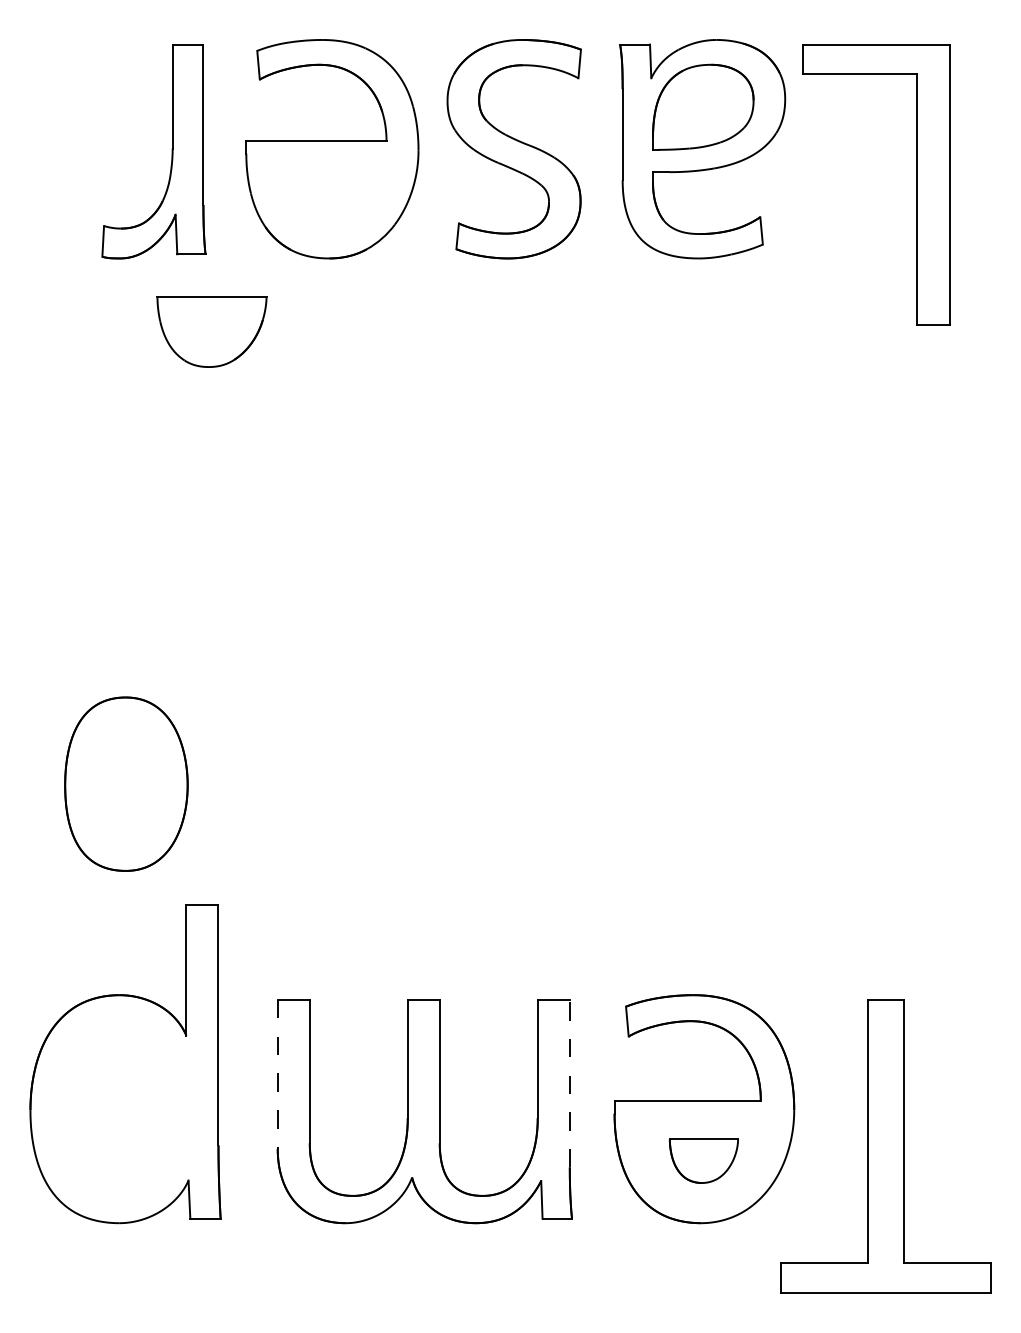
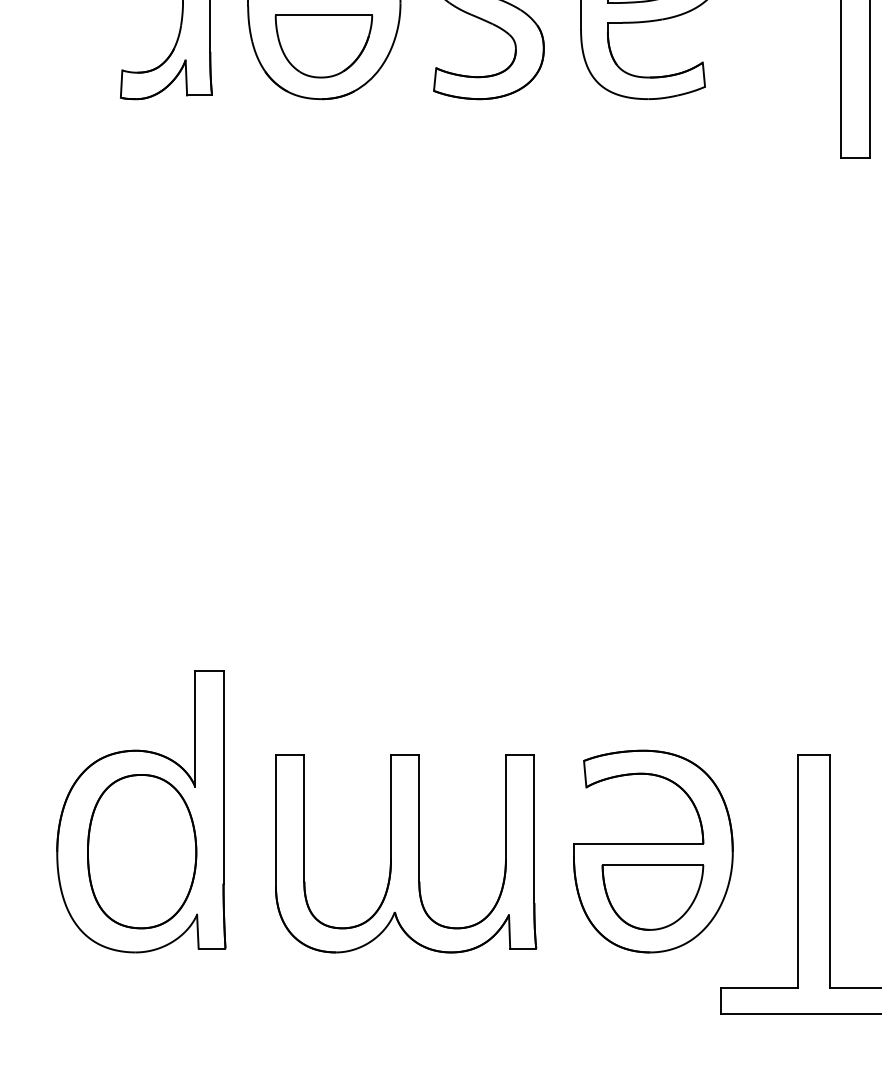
part: (211, 331) -> (323, 46), moved
part: (126, 783) -> (142, 851), moved
line: (277, 1074) -> (275, 820), dashed -> solid
line: (569, 1083) -> (534, 828), dashed -> solid
part: (703, 1160) -> (652, 896), size x1.67

